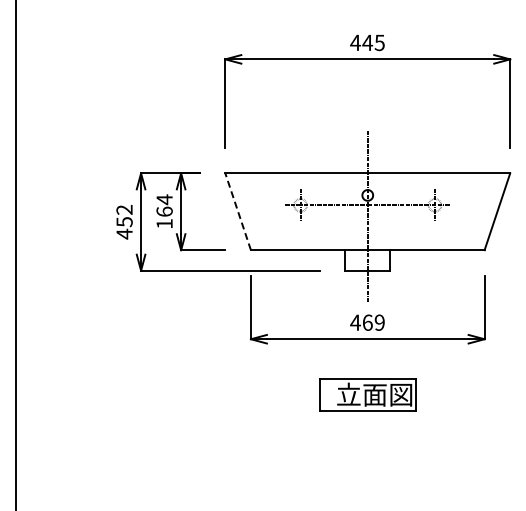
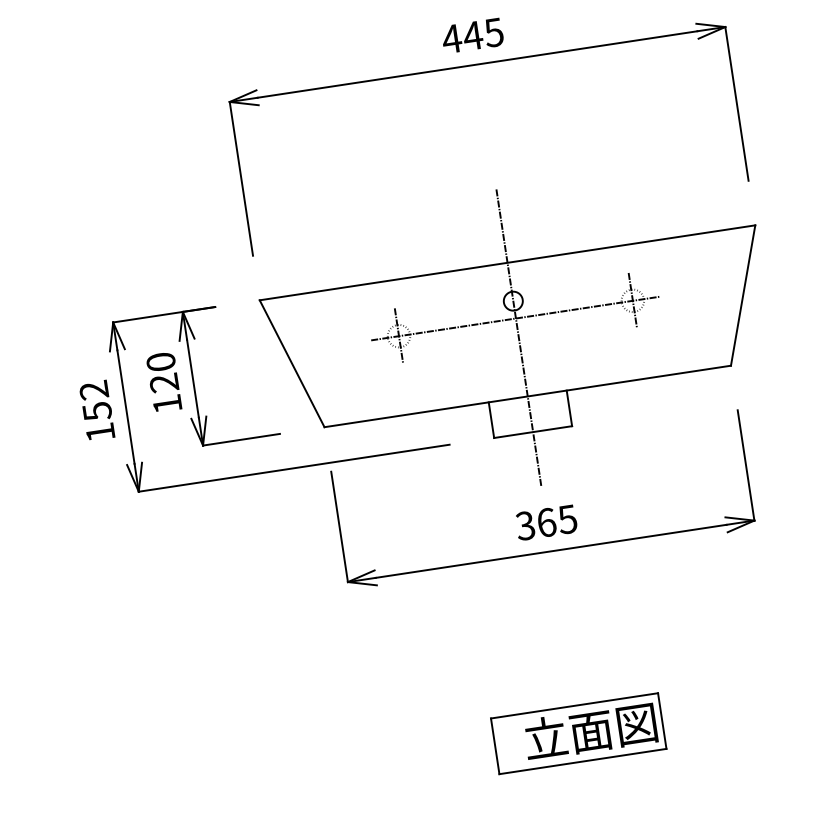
text: (164, 205) -> (162, 372), 164 -> 120
line: (237, 211) -> (290, 363), dashed -> solid
text: (124, 233) -> (100, 431), 452 -> 152
text: (367, 322) -> (546, 522), 469 -> 365
part: (367, 394) -> (578, 732), moved

